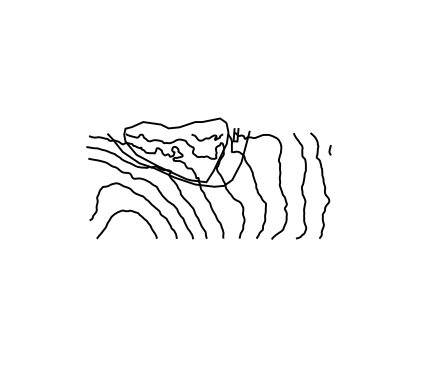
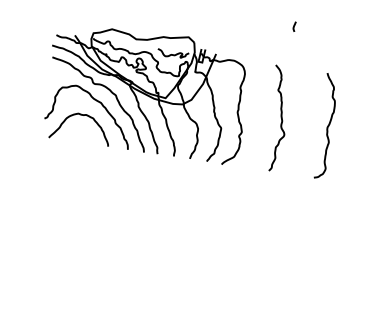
curve: (329, 150) -> (293, 26), moved
curve: (301, 186) -> (327, 126), moved

